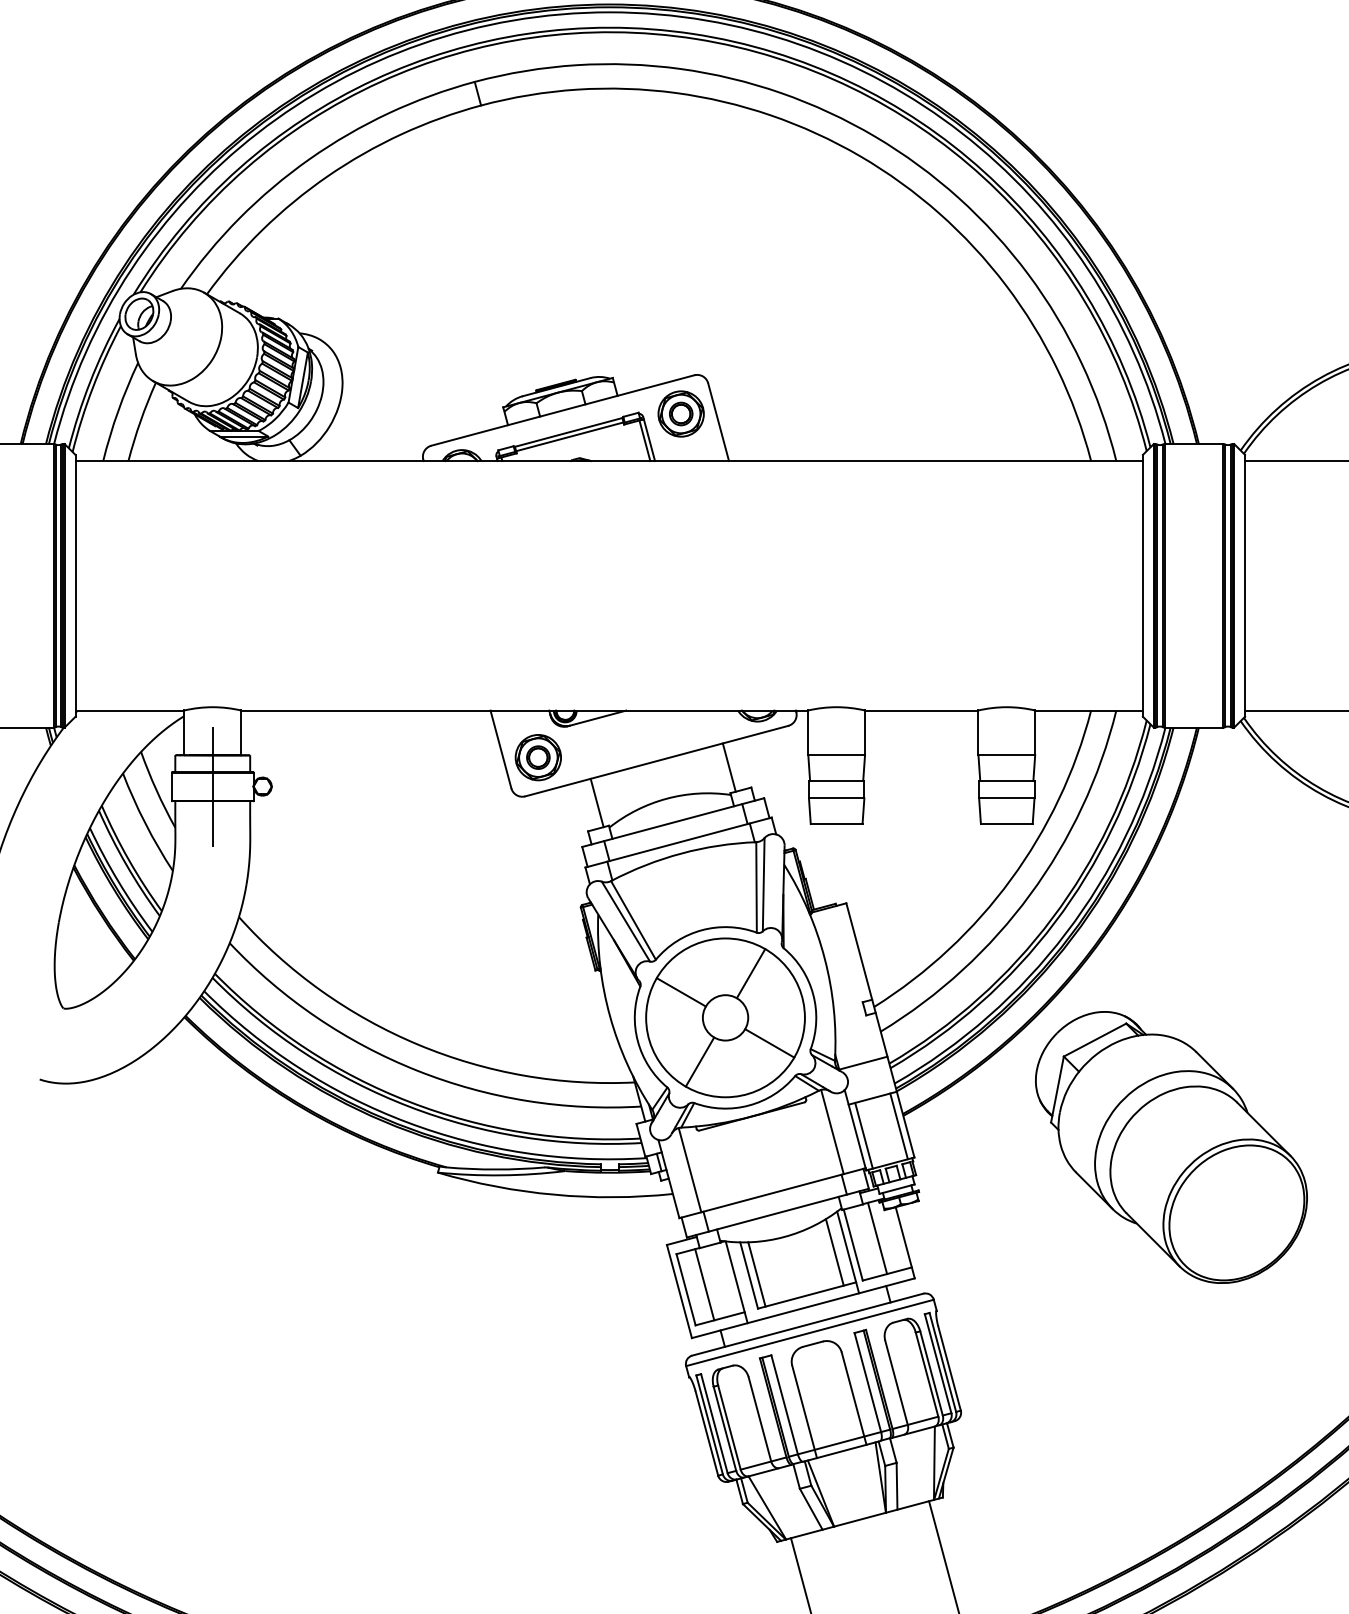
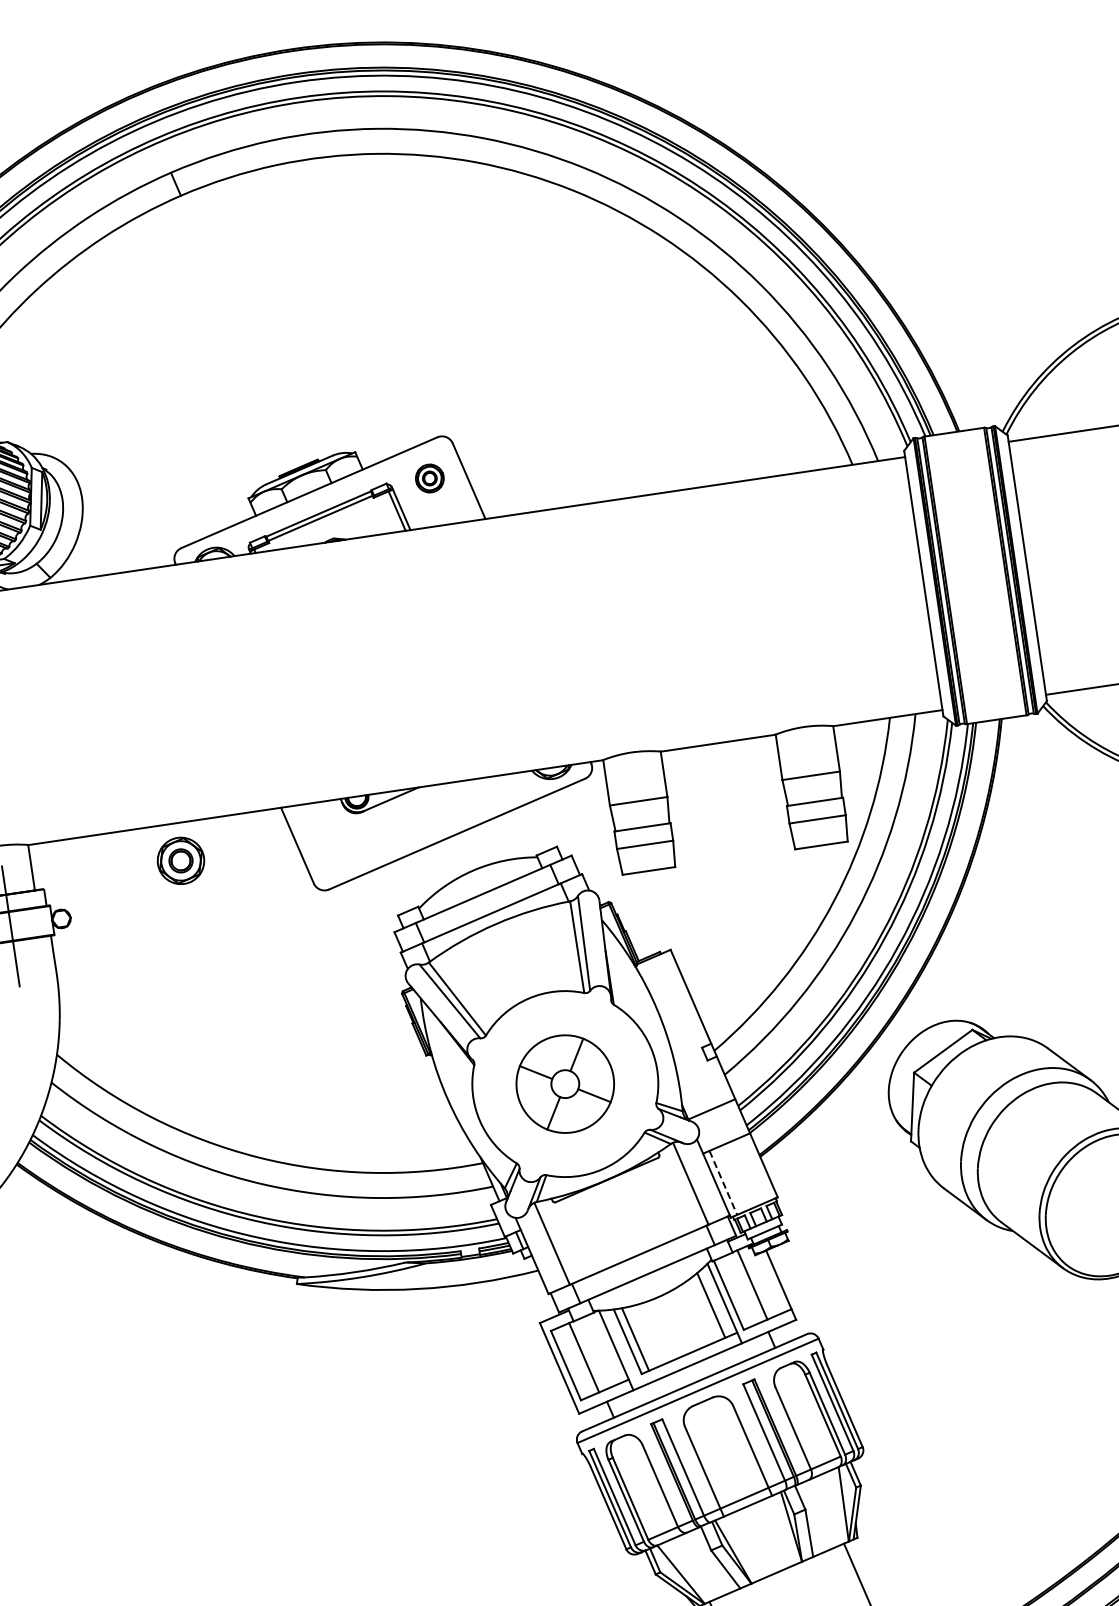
part: (680, 413) -> (429, 478), size x0.6
part: (537, 757) -> (180, 860), moved
line: (728, 767) -> (530, 829), removed
line: (596, 802) -> (402, 885), removed
part: (725, 1017) -> (565, 1083), size x0.6
line: (898, 1126) -> (756, 1168), removed
line: (864, 1136) -> (723, 1183), solid -> dashed

